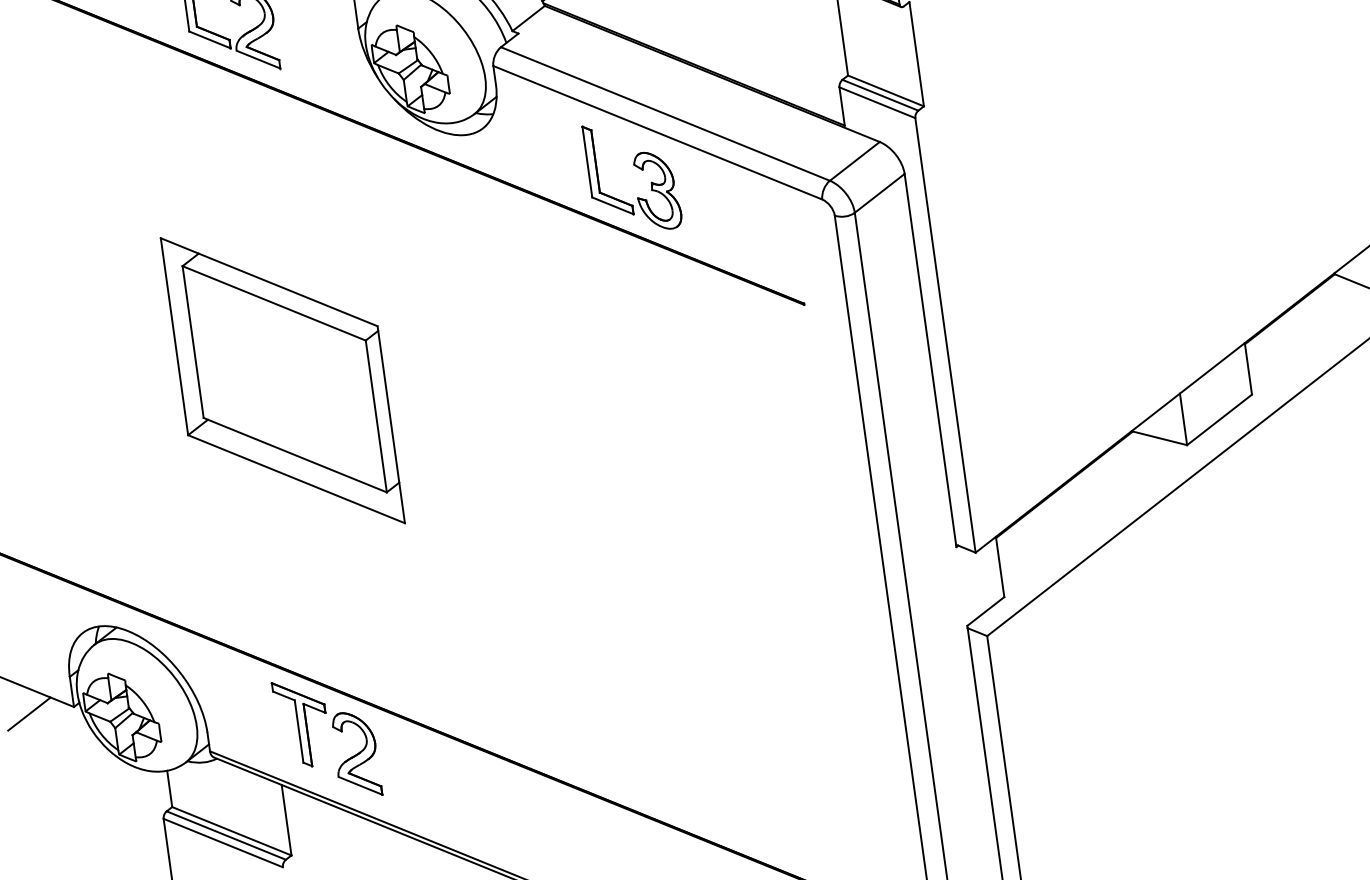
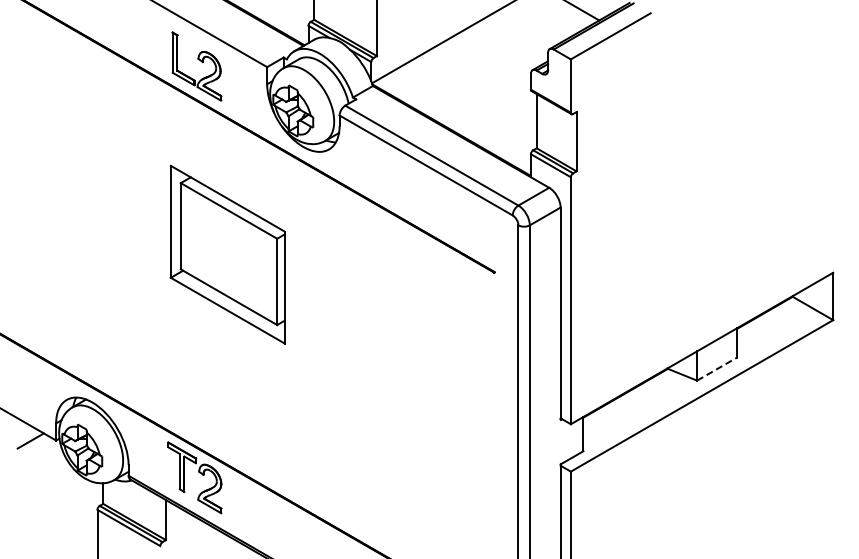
part: (632, 175) -> (408, 187), removed
part: (282, 380) -> (227, 254), moved
line: (1219, 418) -> (717, 368), solid -> dashed

